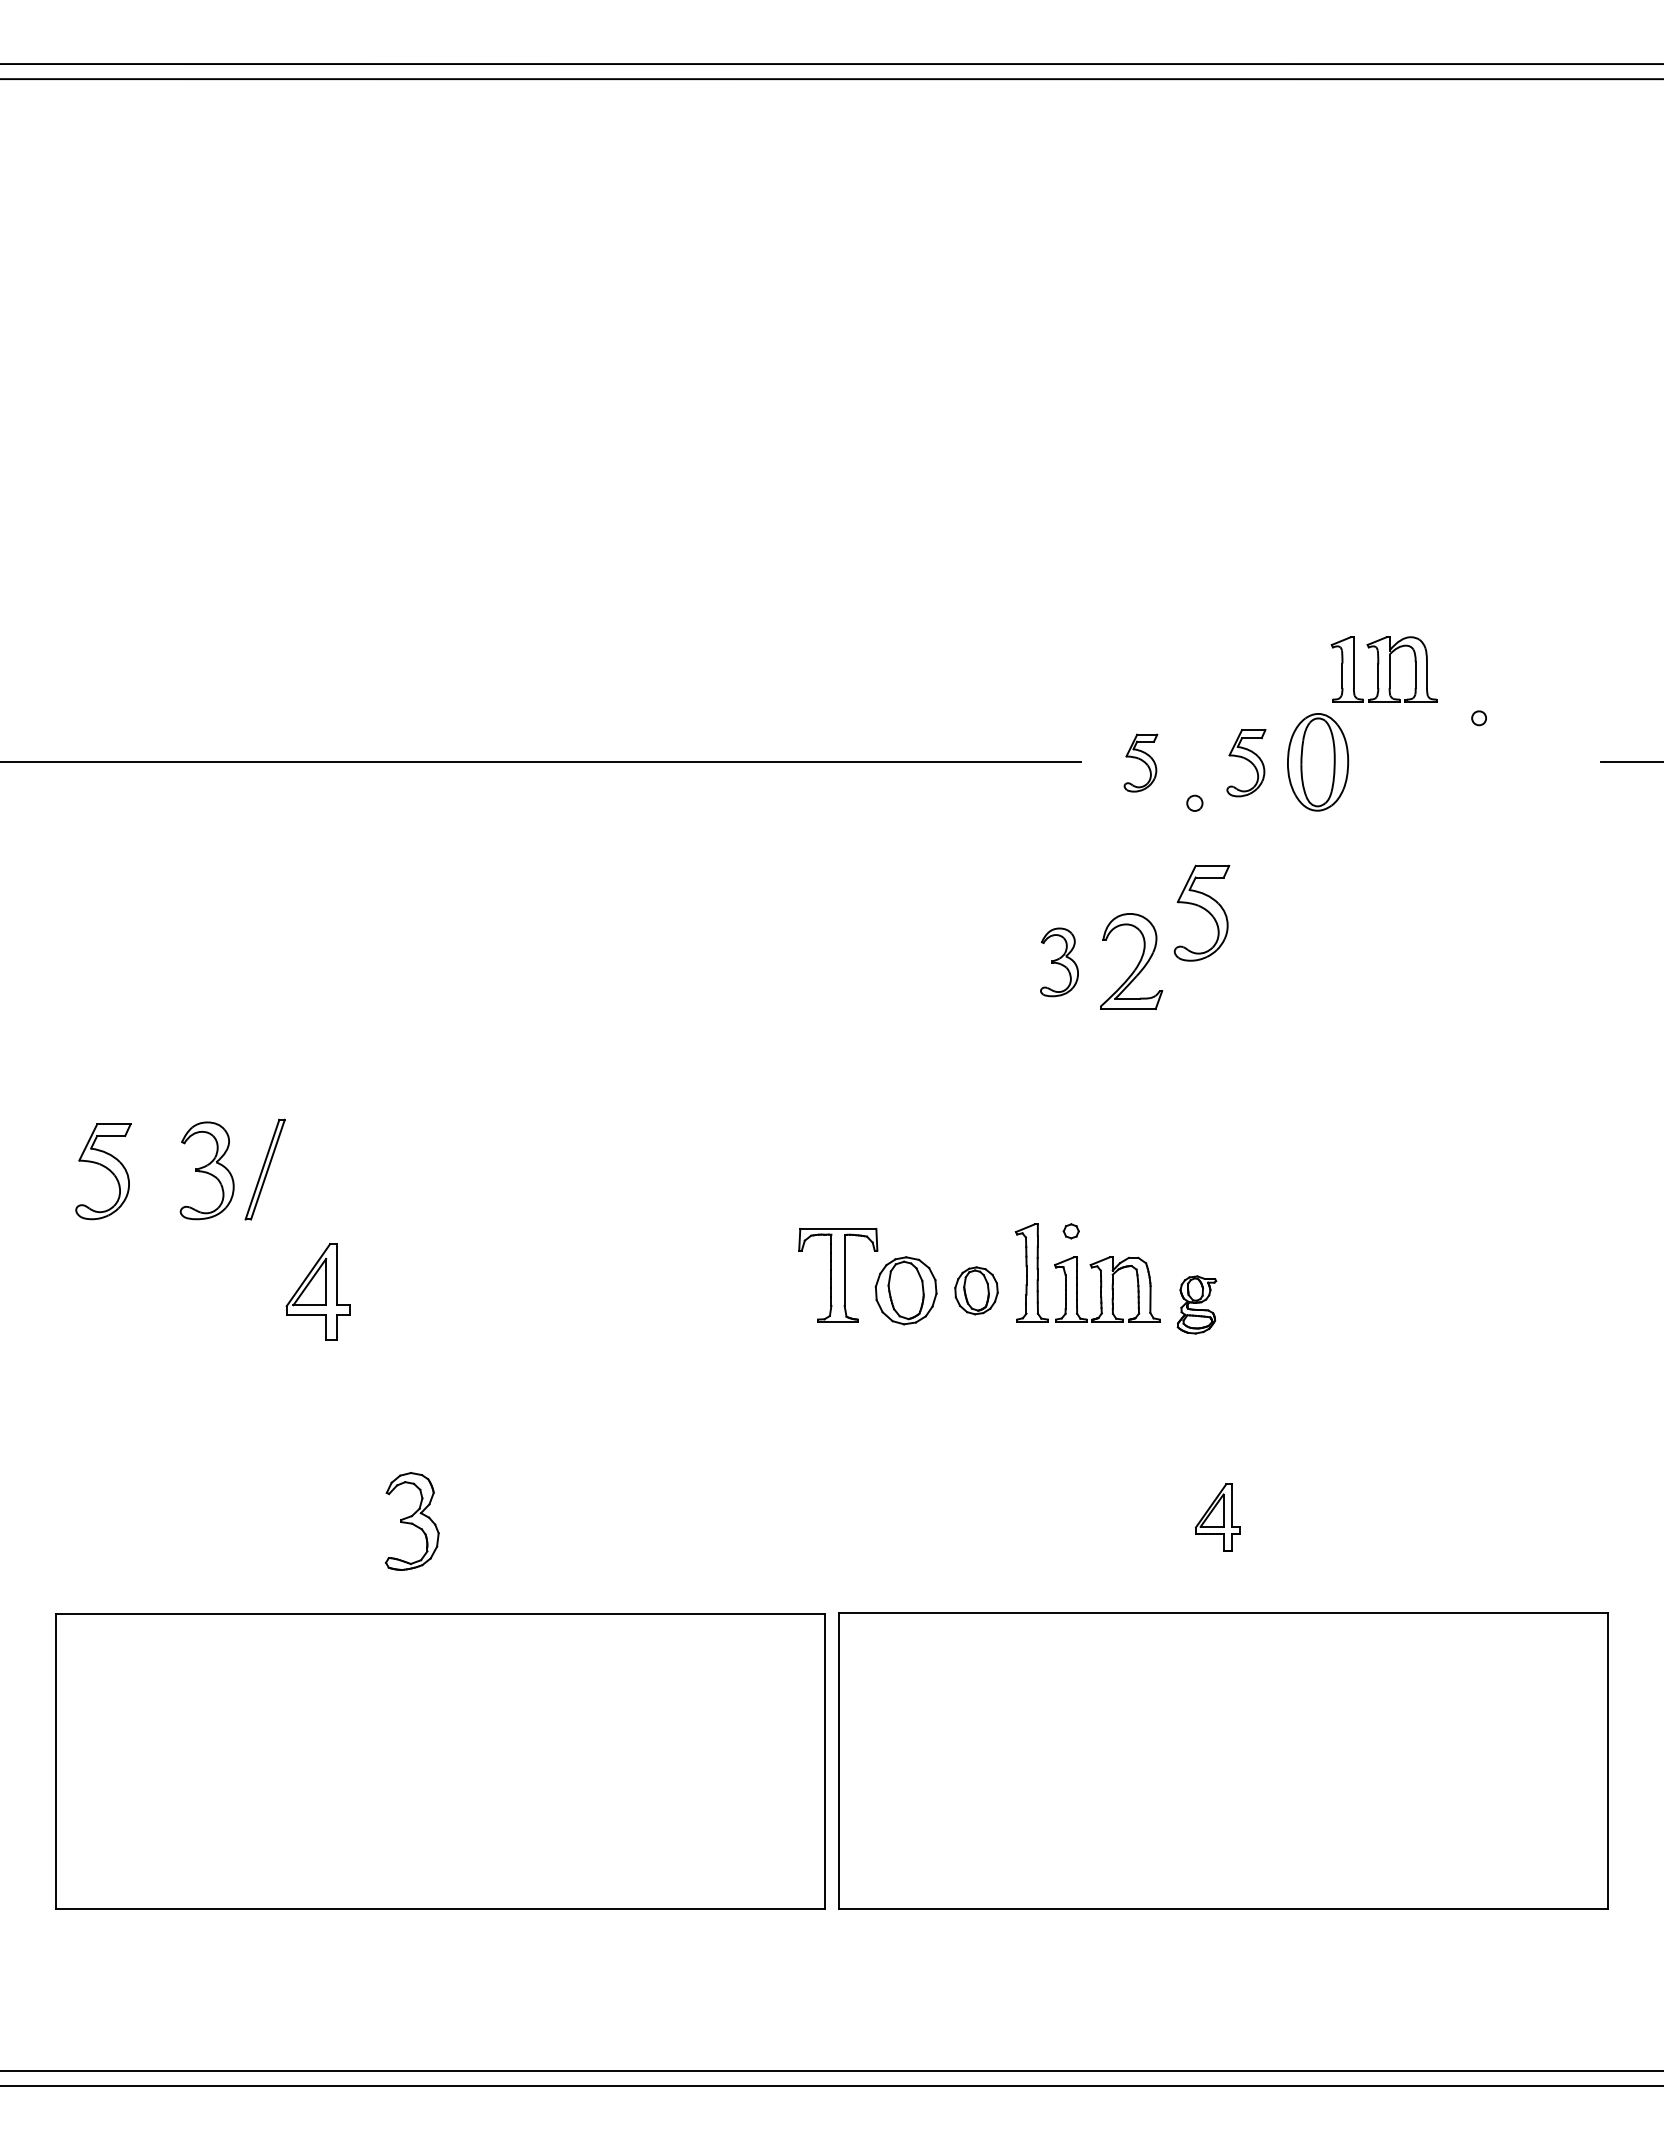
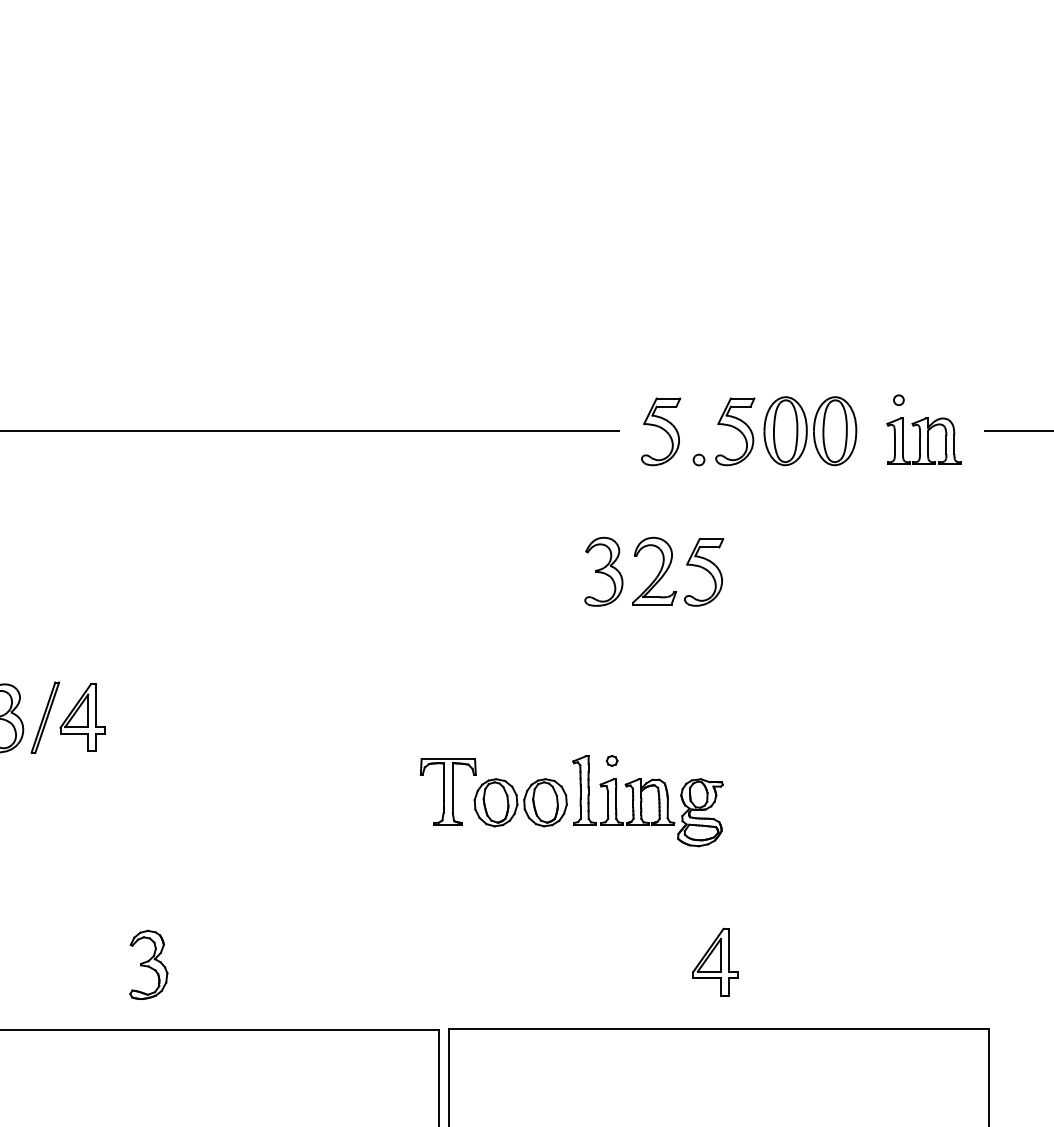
part: (1383, 669) -> (923, 441), moved
part: (1140, 762) -> (660, 431), size x1.67
part: (1246, 762) -> (735, 431), size x1.43
part: (1388, 762) -> (835, 431), added
part: (1201, 912) -> (703, 571), moved
part: (1059, 962) -> (603, 571), size x1.43
part: (976, 1290) -> (545, 802), size x1.43
part: (317, 1291) -> (82, 717), moved
part: (1196, 1304) -> (700, 812), size x1.67
part: (1217, 1517) -> (714, 962), size x1.43

